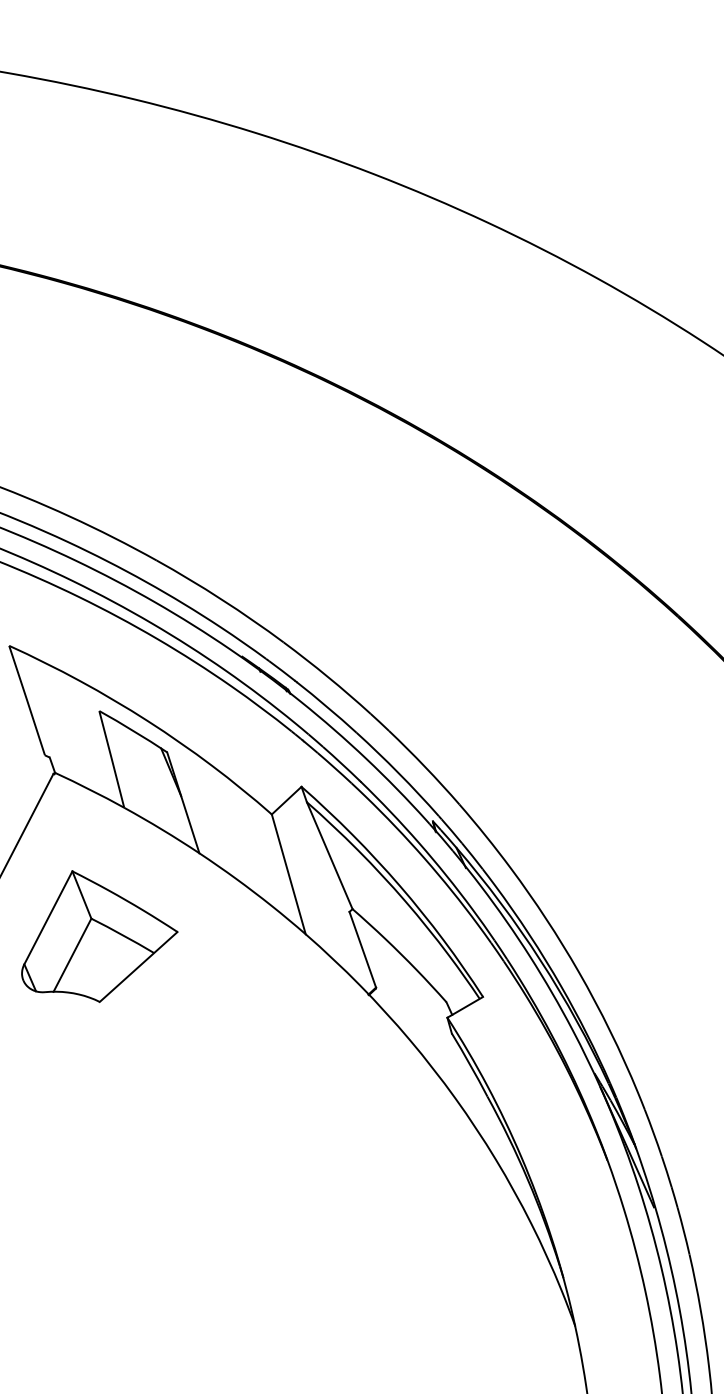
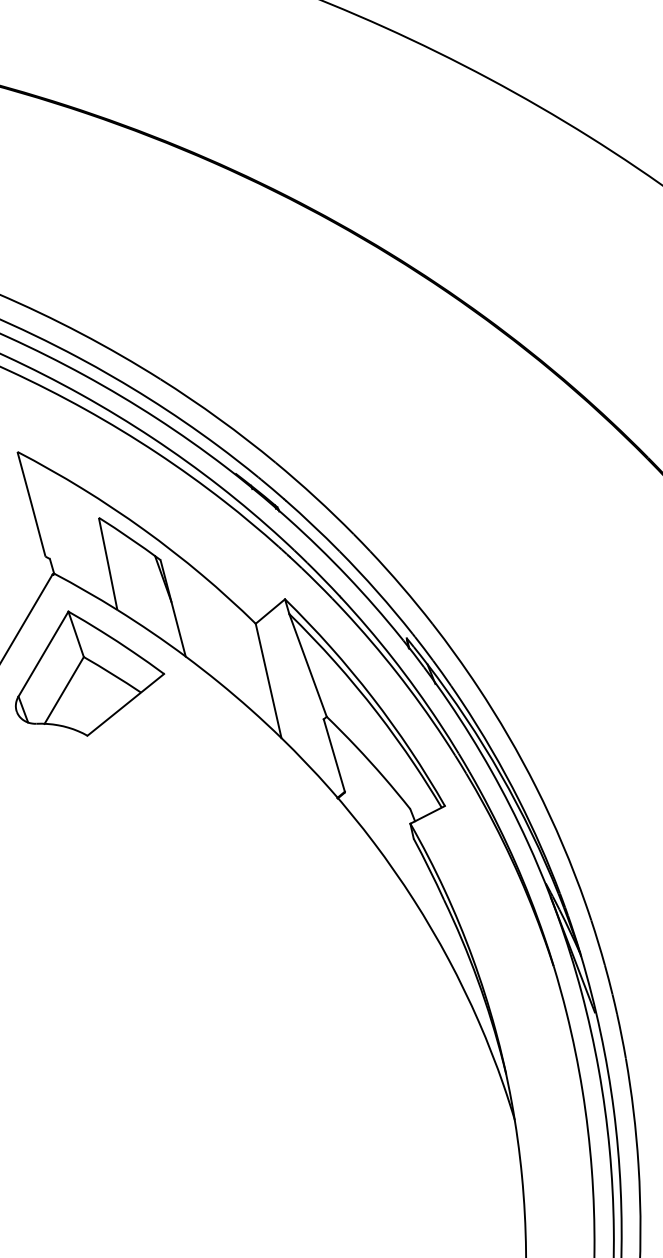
part: (99, 936) -> (90, 674), moved

